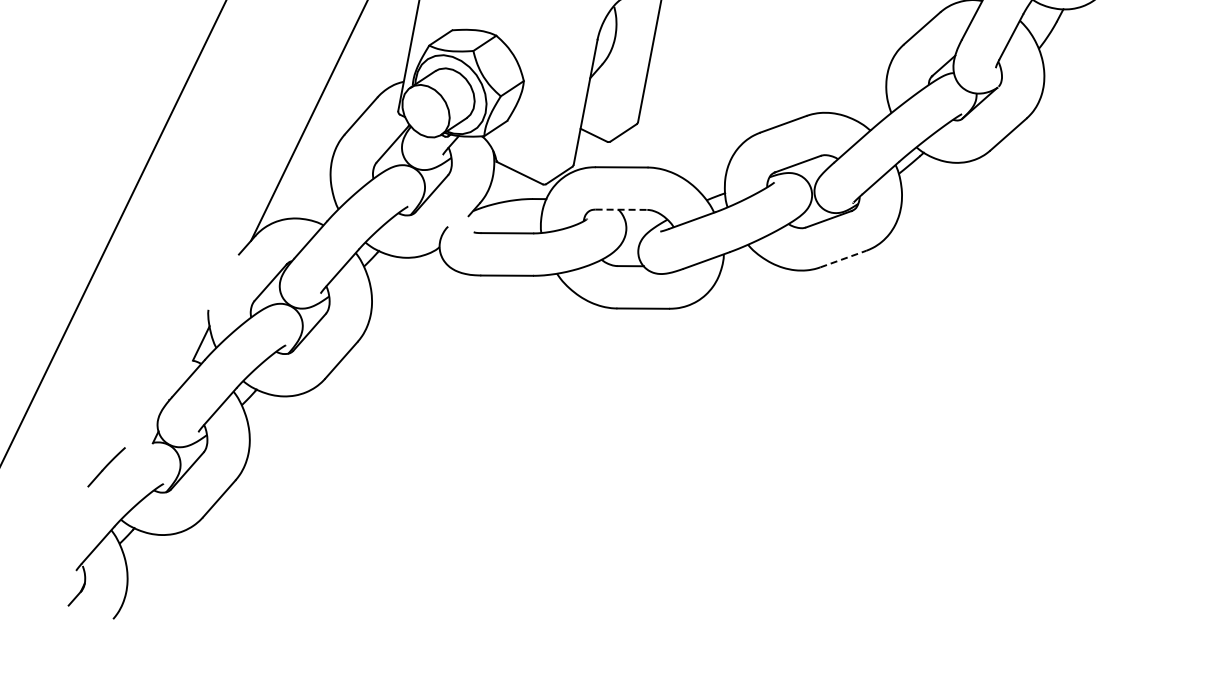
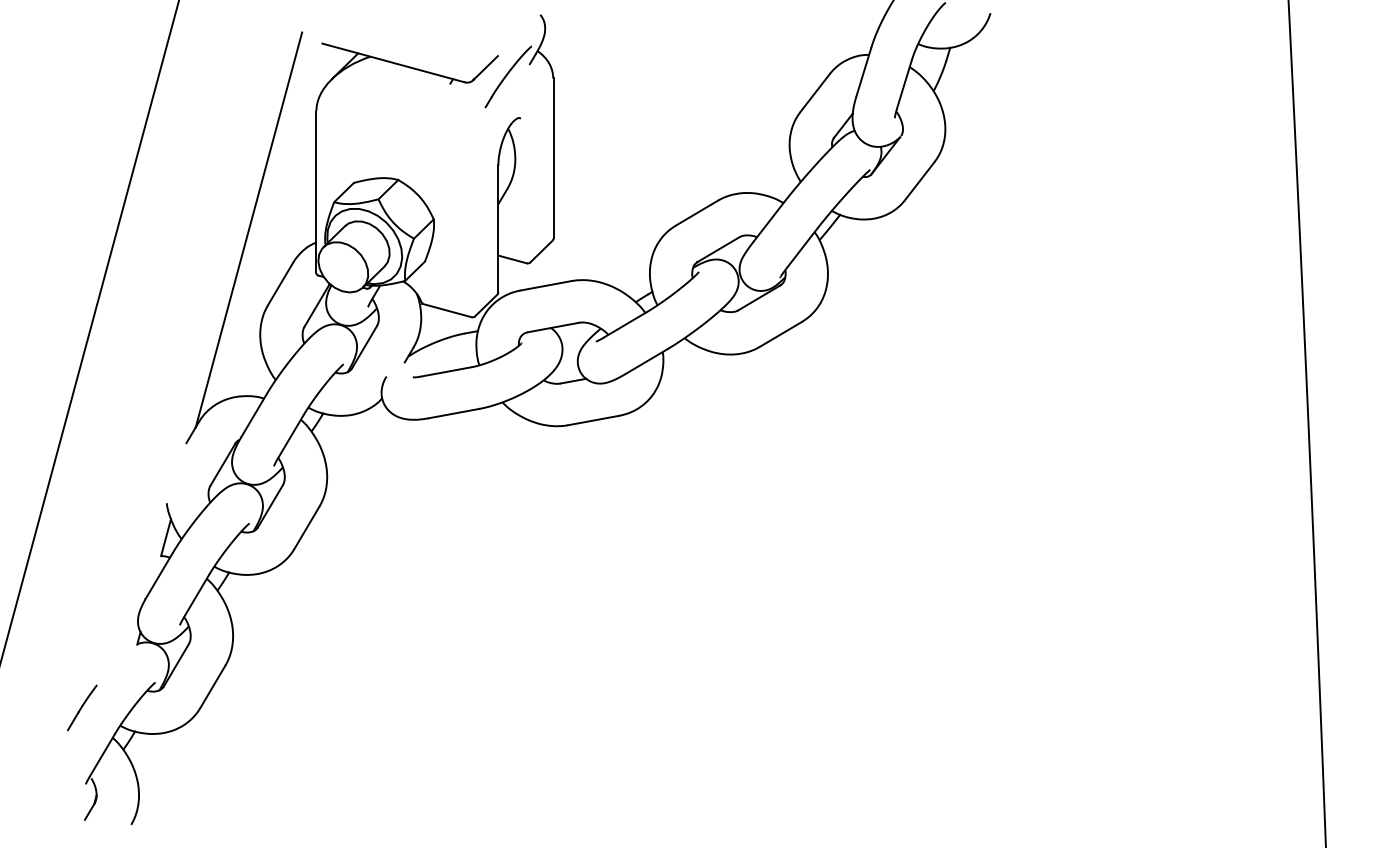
line: (621, 209) -> (553, 327), dashed -> solid
line: (843, 259) -> (781, 334), dashed -> solid
part: (106, 466) -> (82, 707), moved

